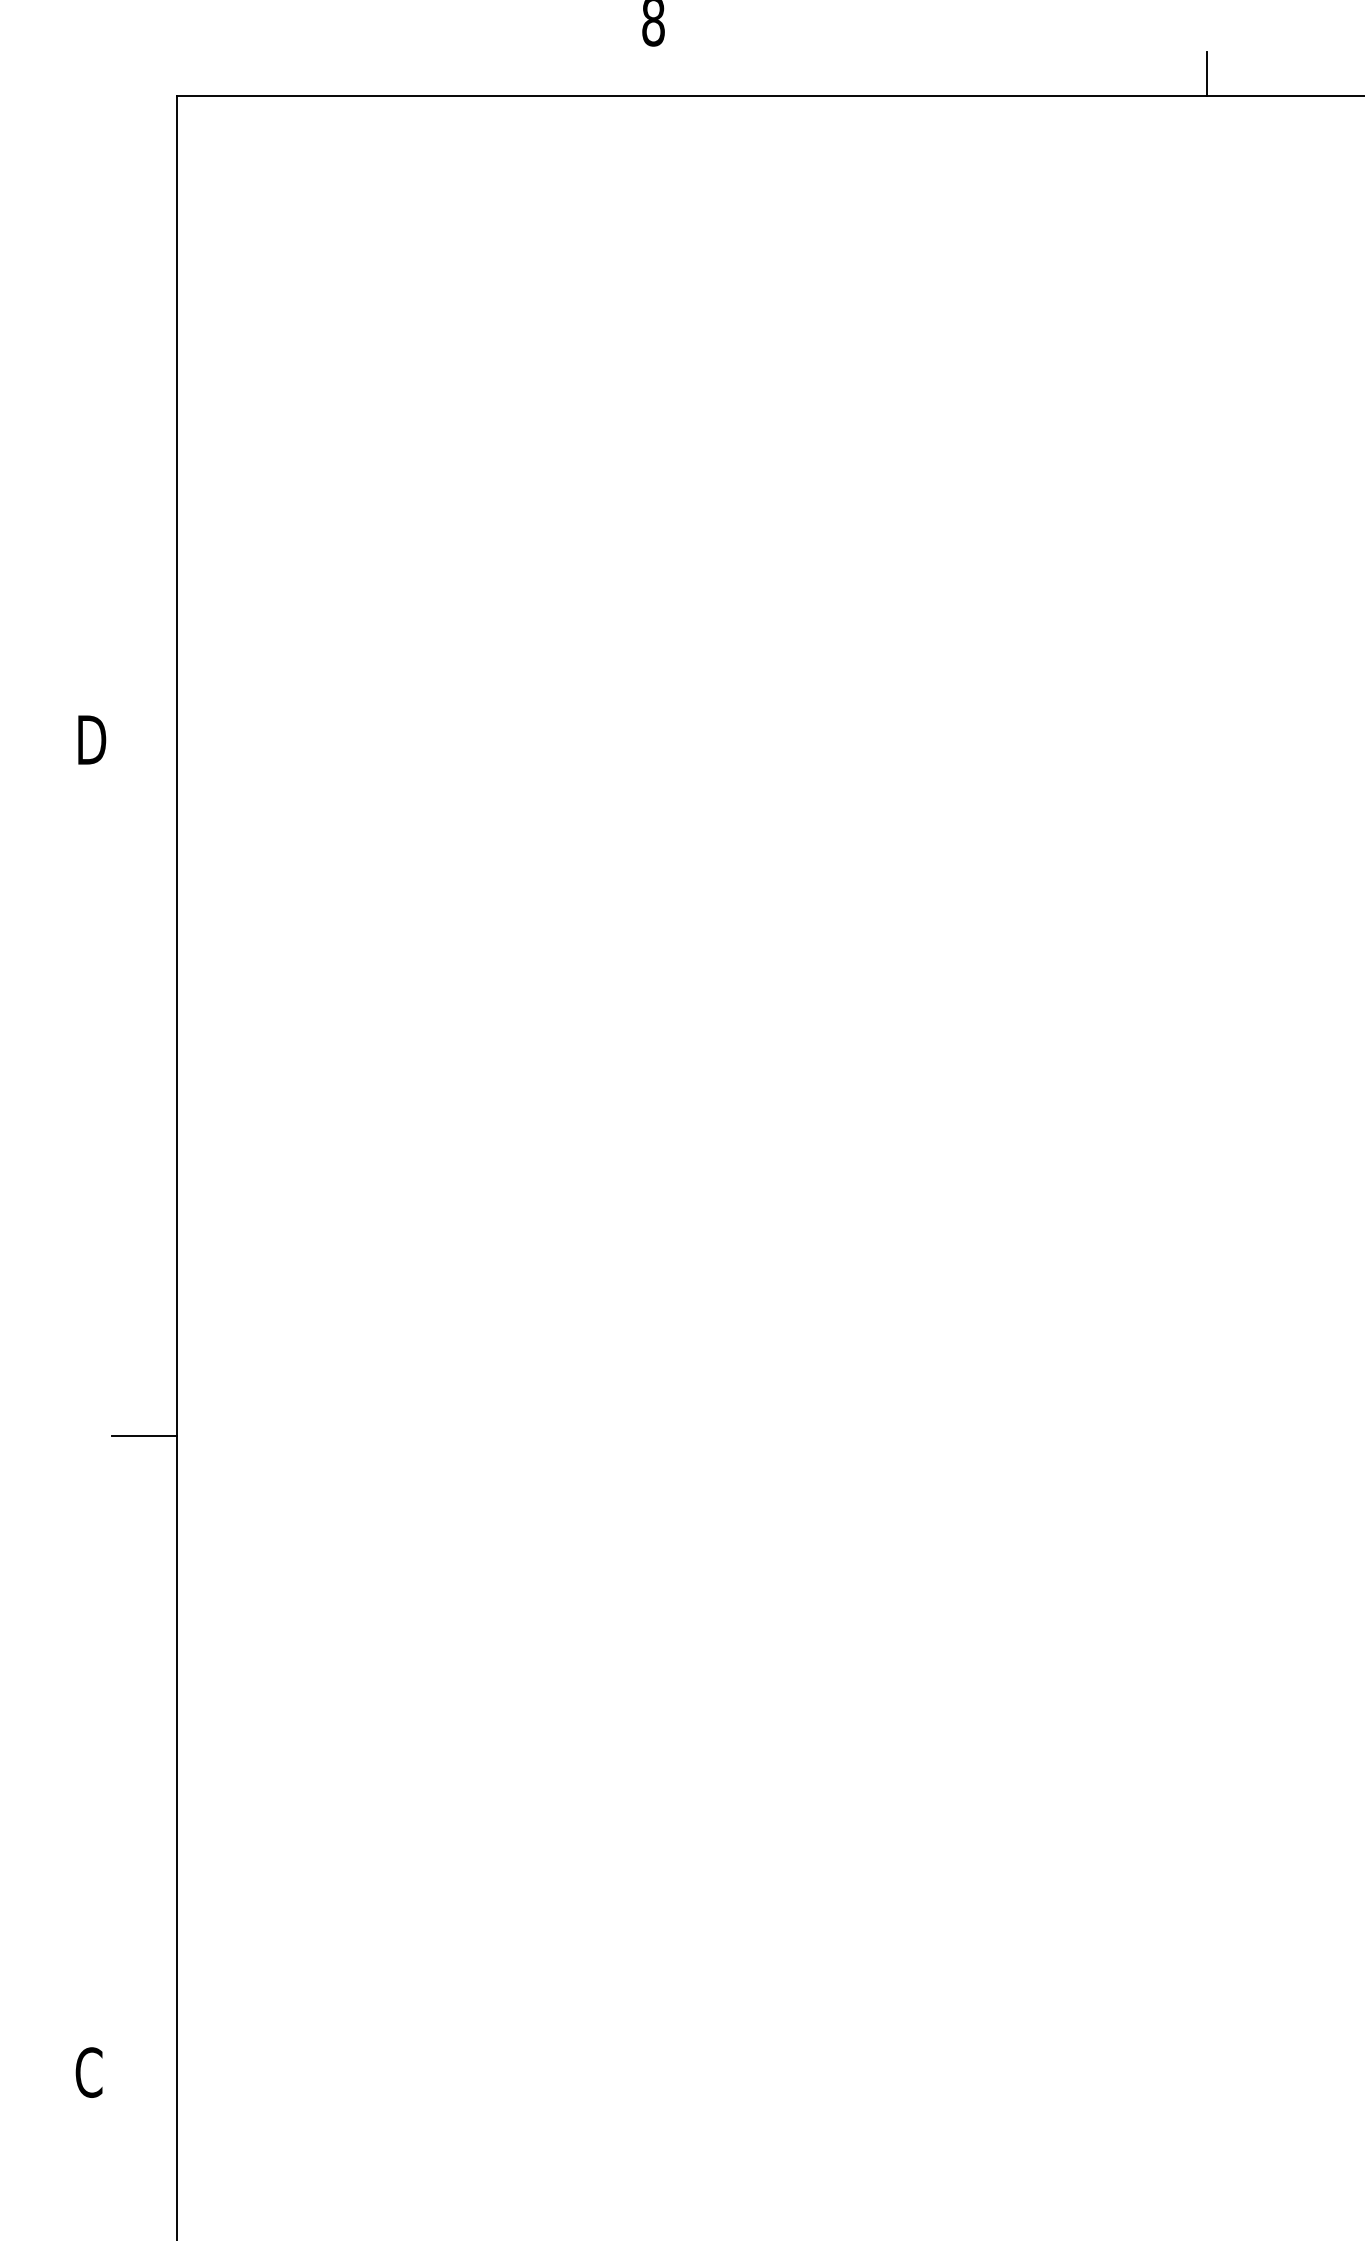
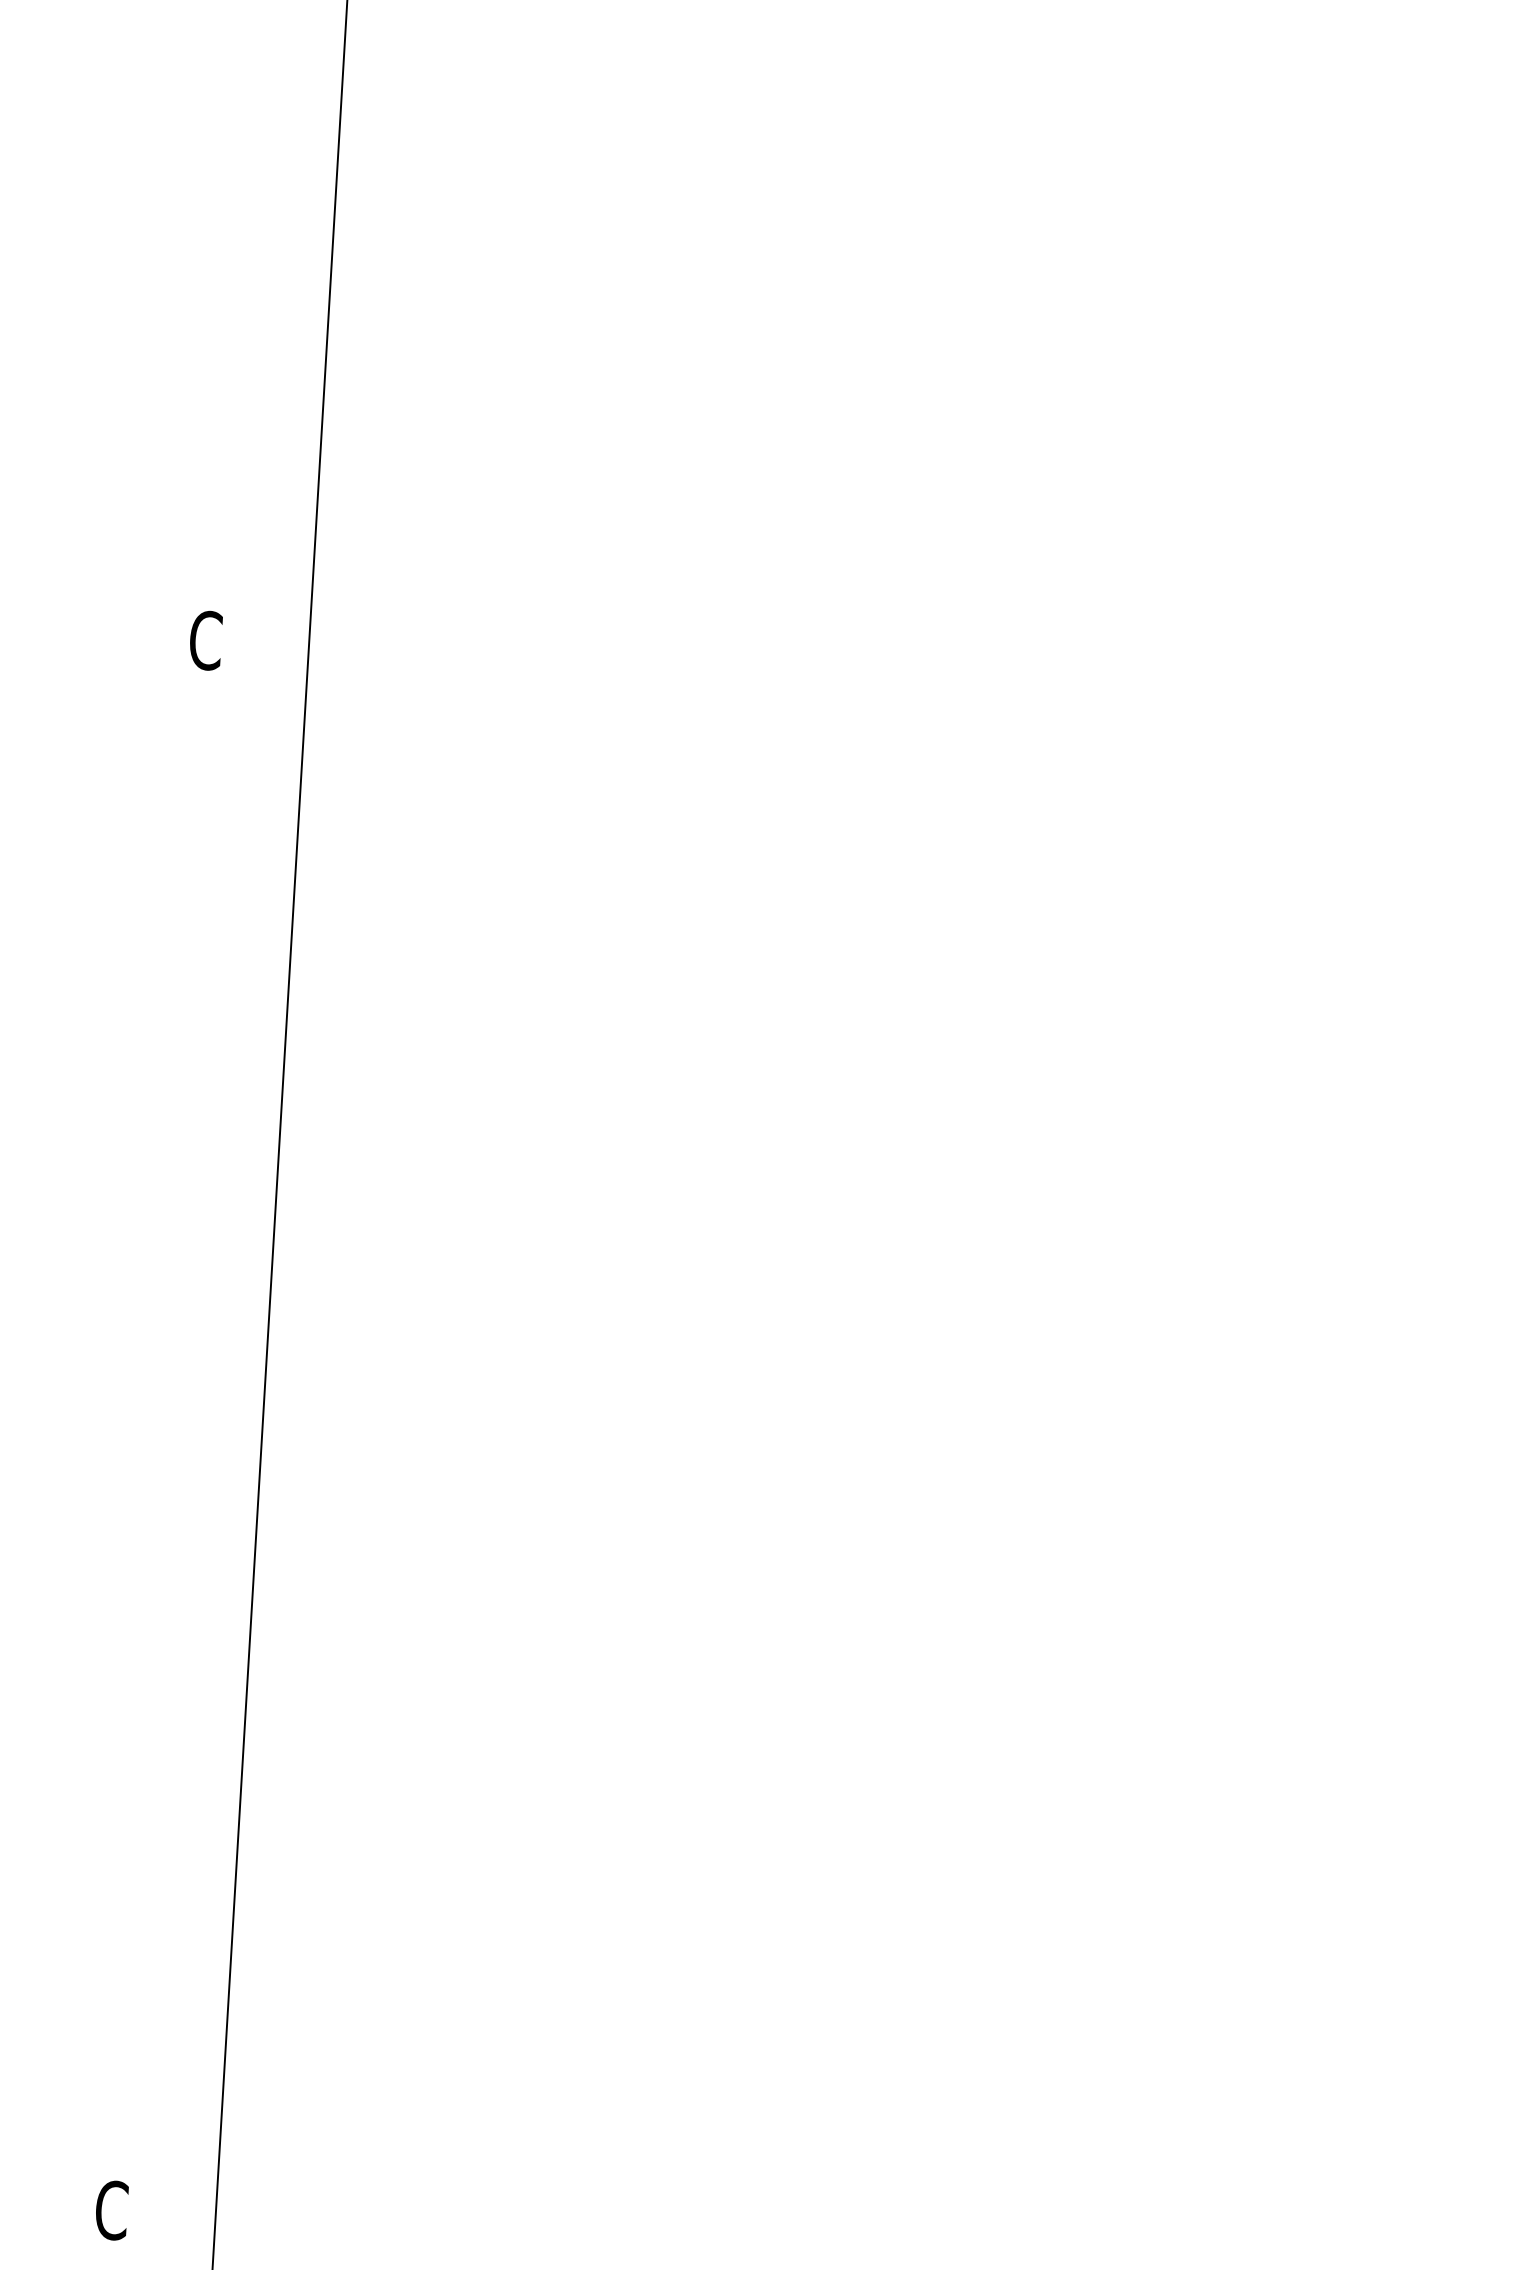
text: (91, 739) -> (207, 640), D -> C
line: (144, 1436) -> (221, 1464), removed

